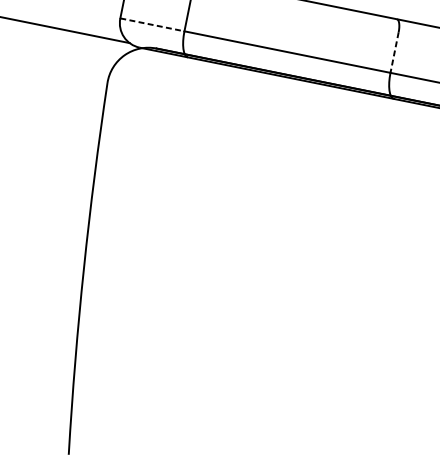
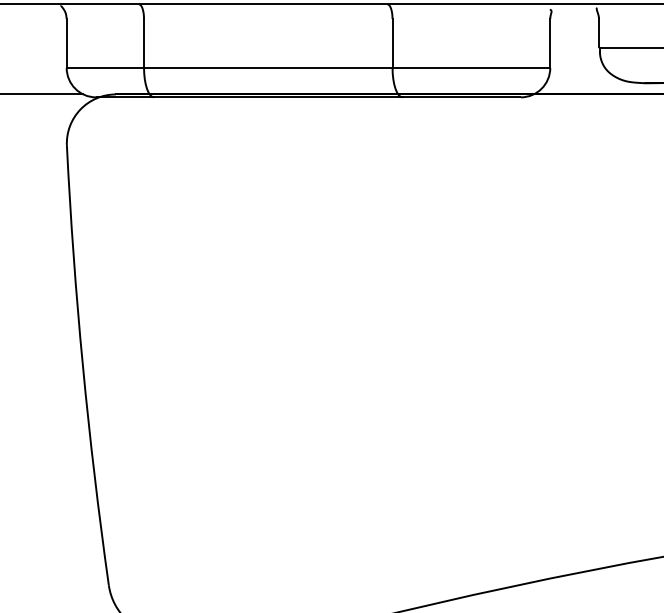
line: (152, 24) -> (105, 67), dashed -> solid
line: (394, 53) -> (392, 44), dashed -> solid

